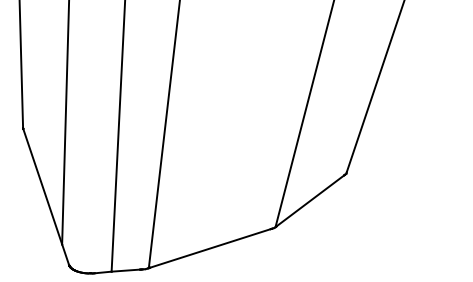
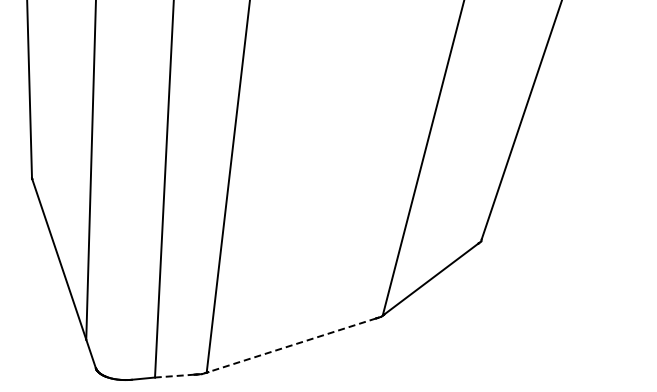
line: (209, 248) -> (291, 345), solid -> dashed
line: (125, 270) -> (174, 376), solid -> dashed

